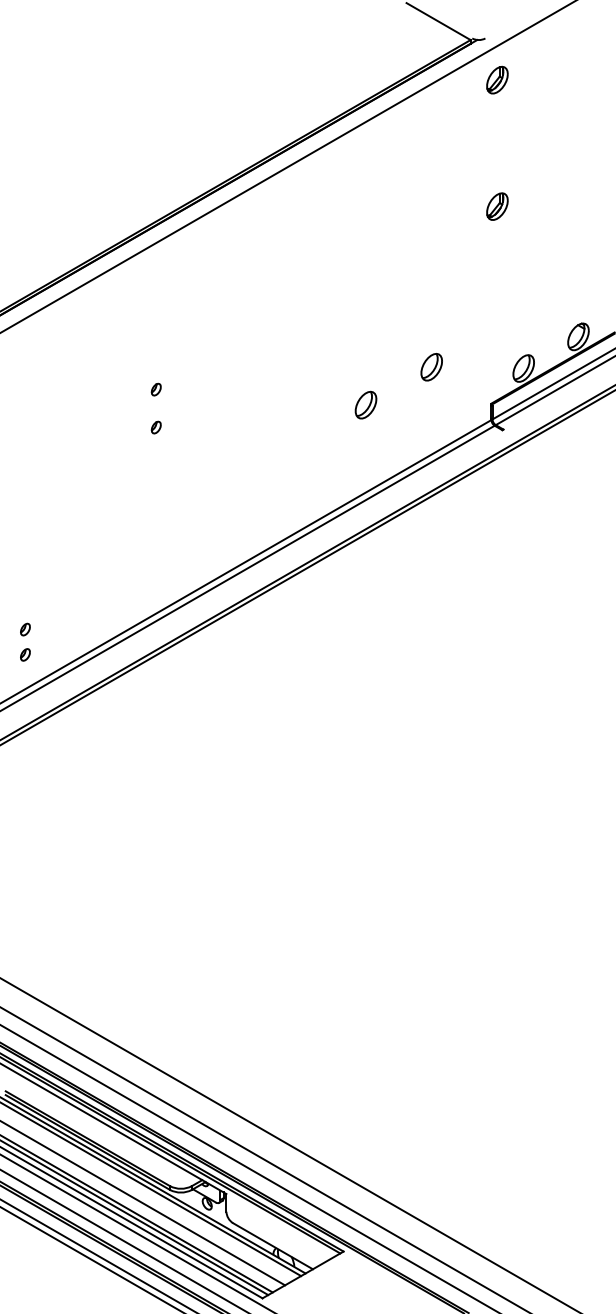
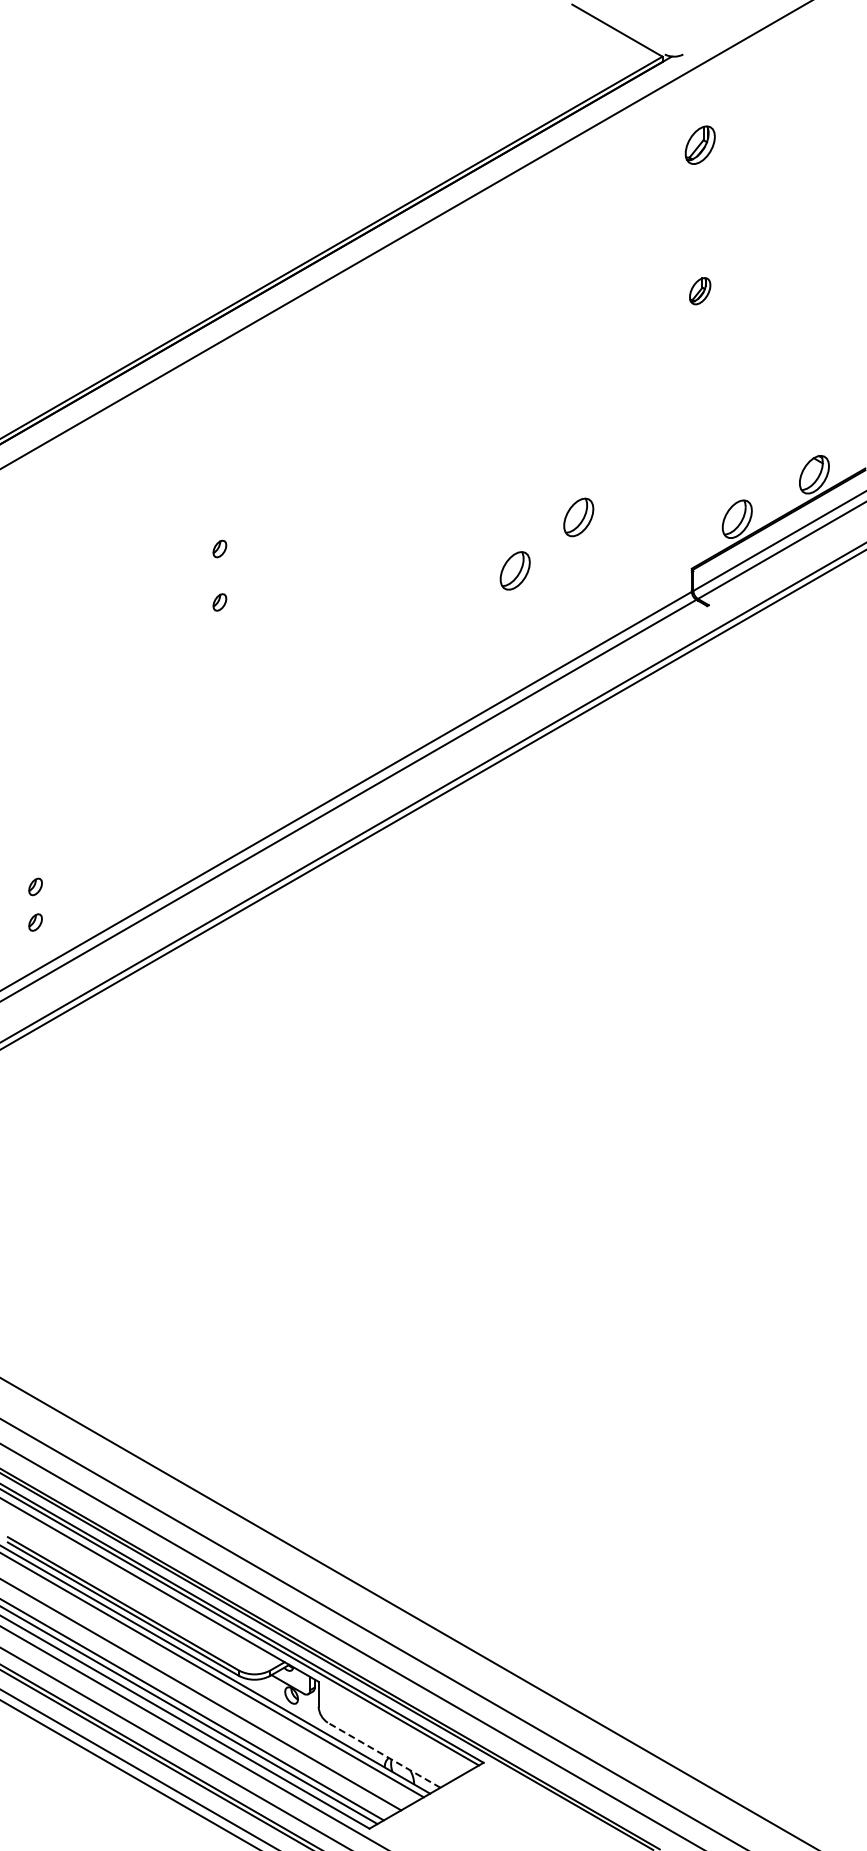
part: (496, 79) -> (699, 144), moved
part: (496, 206) -> (699, 290), size x0.7
part: (431, 367) -> (578, 517), moved
line: (273, 1246) -> (384, 1755), solid -> dashed

